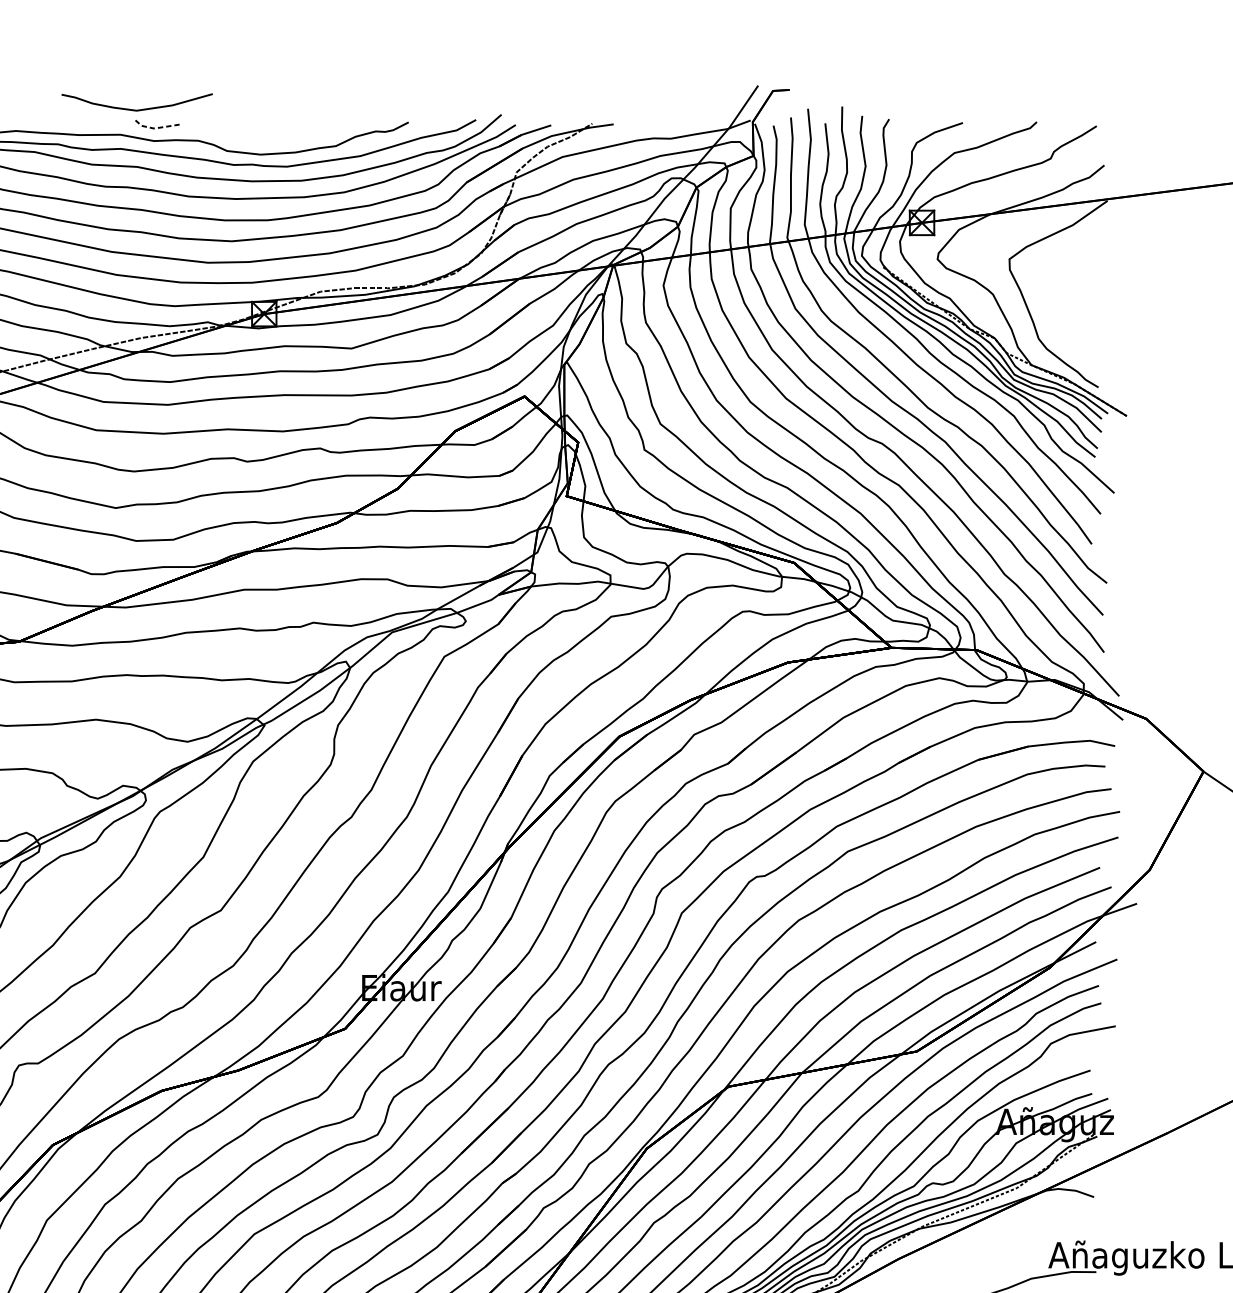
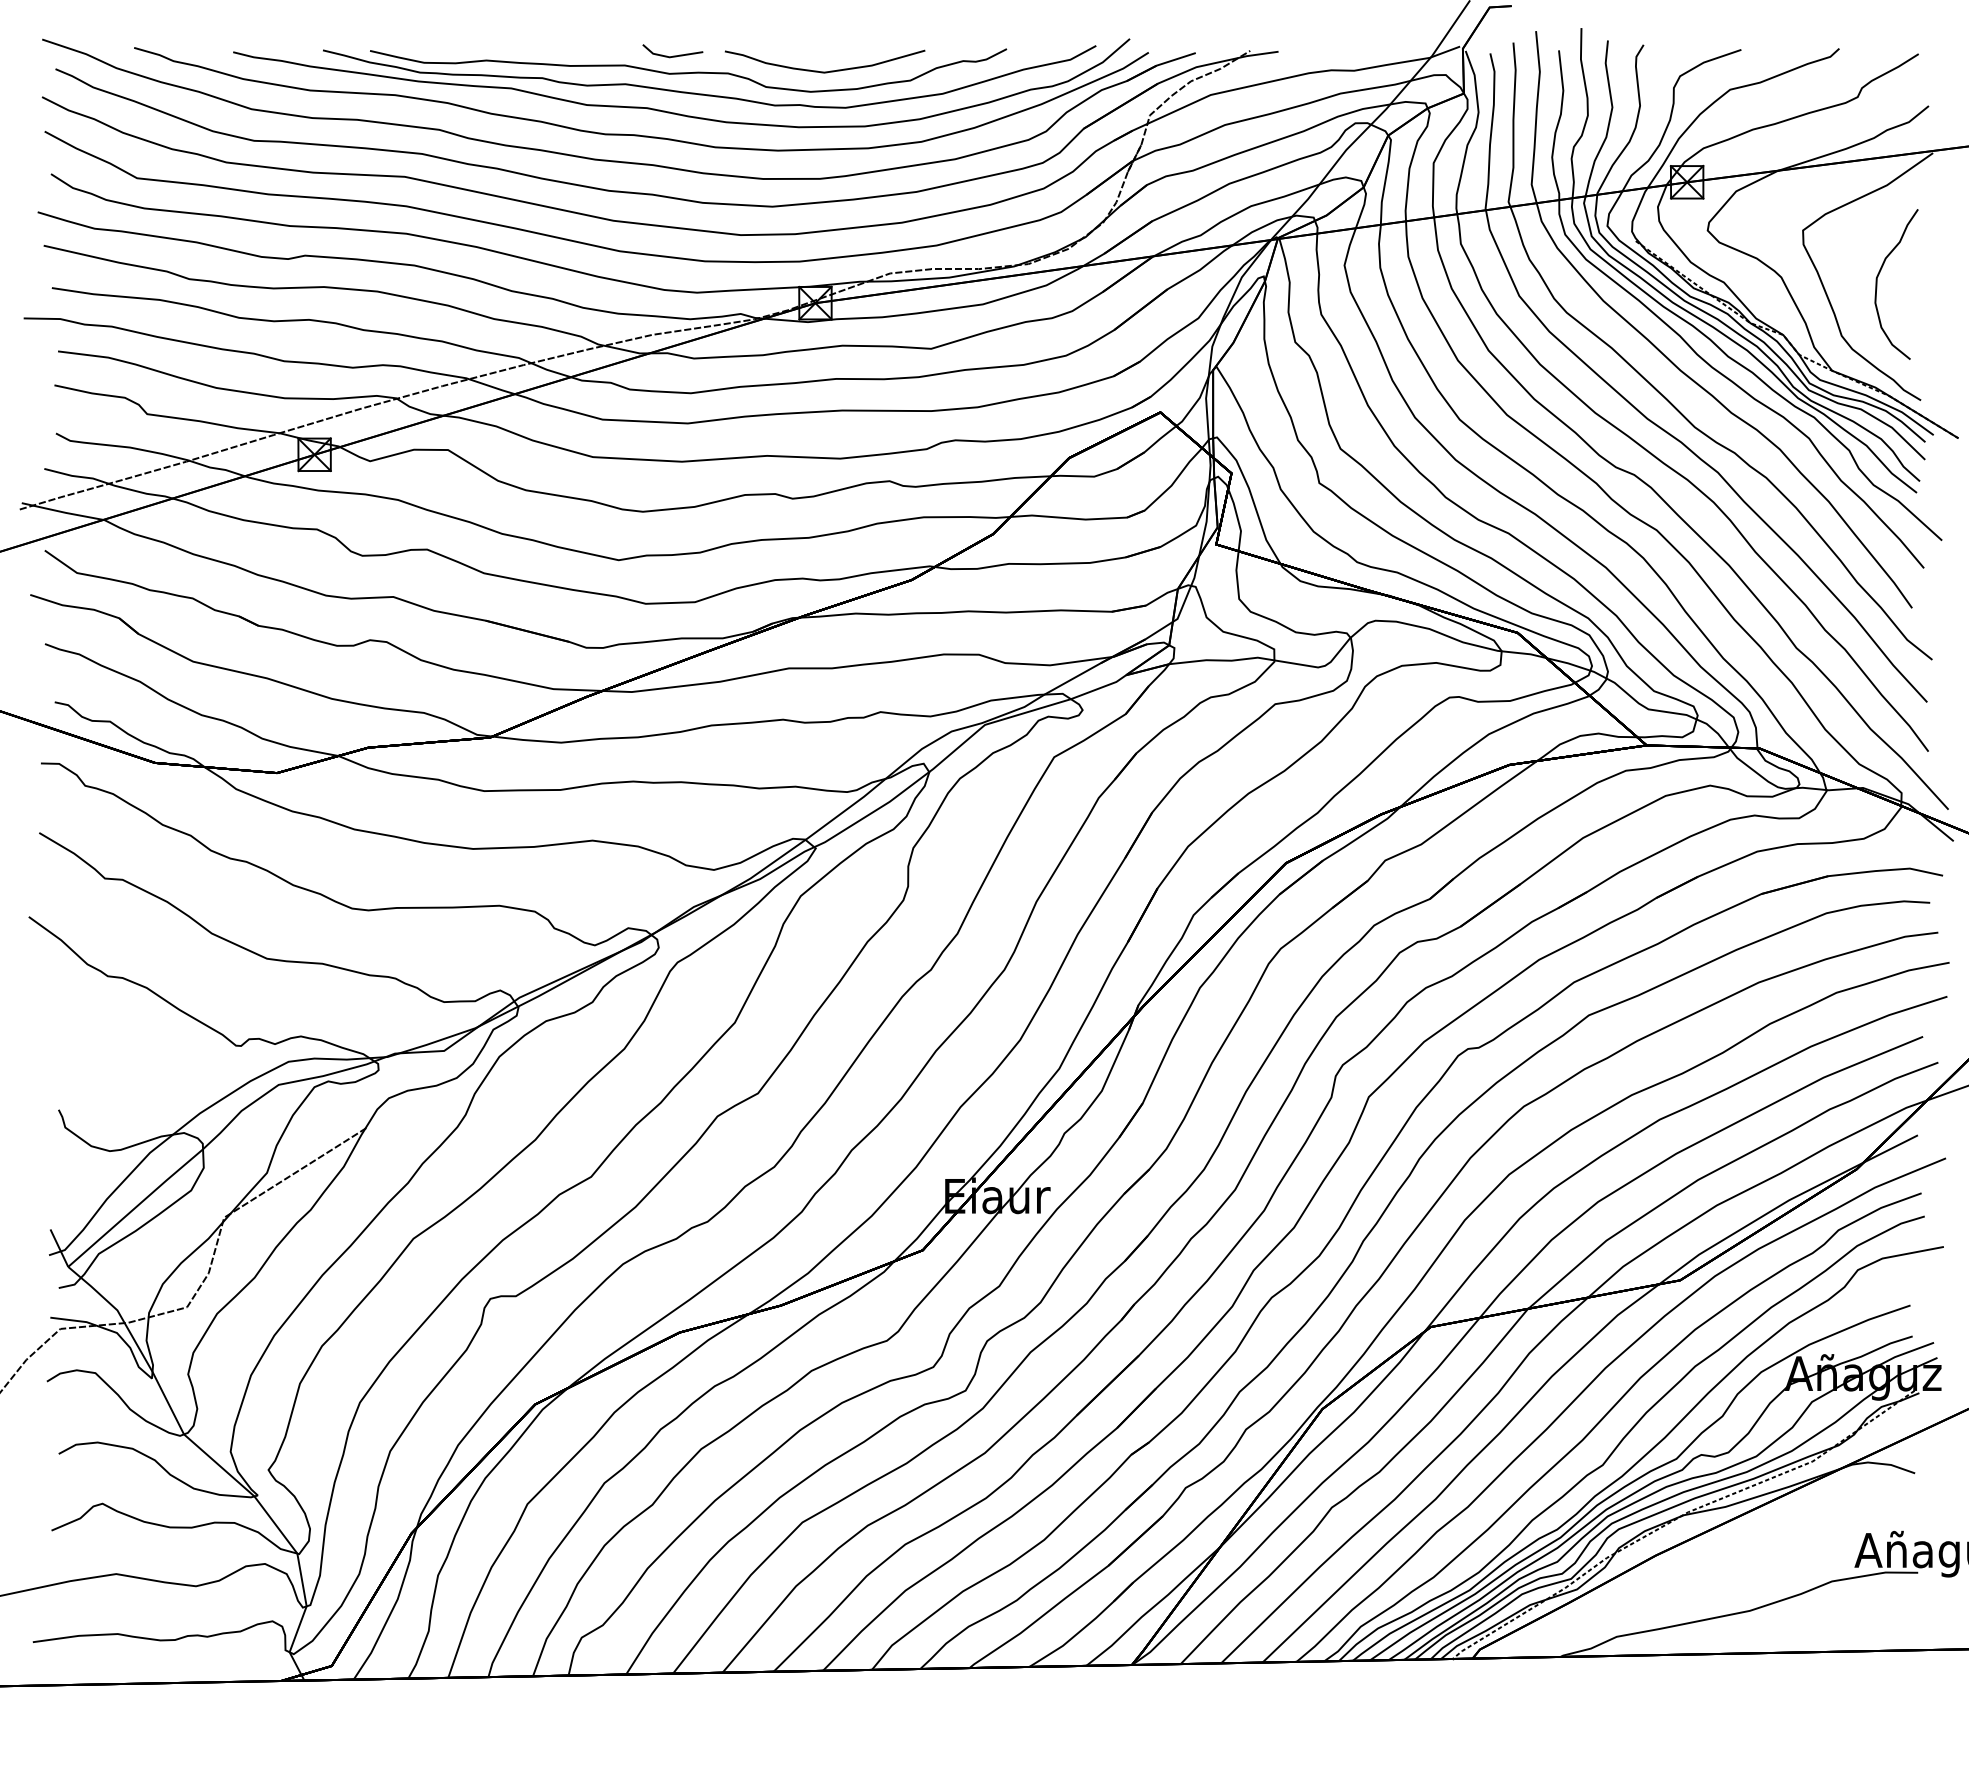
curve: (136, 109) -> (824, 71), moved
line: (154, 128) -> (670, 57), dashed -> solid
curve: (1065, 300) -> (1877, 284), added

